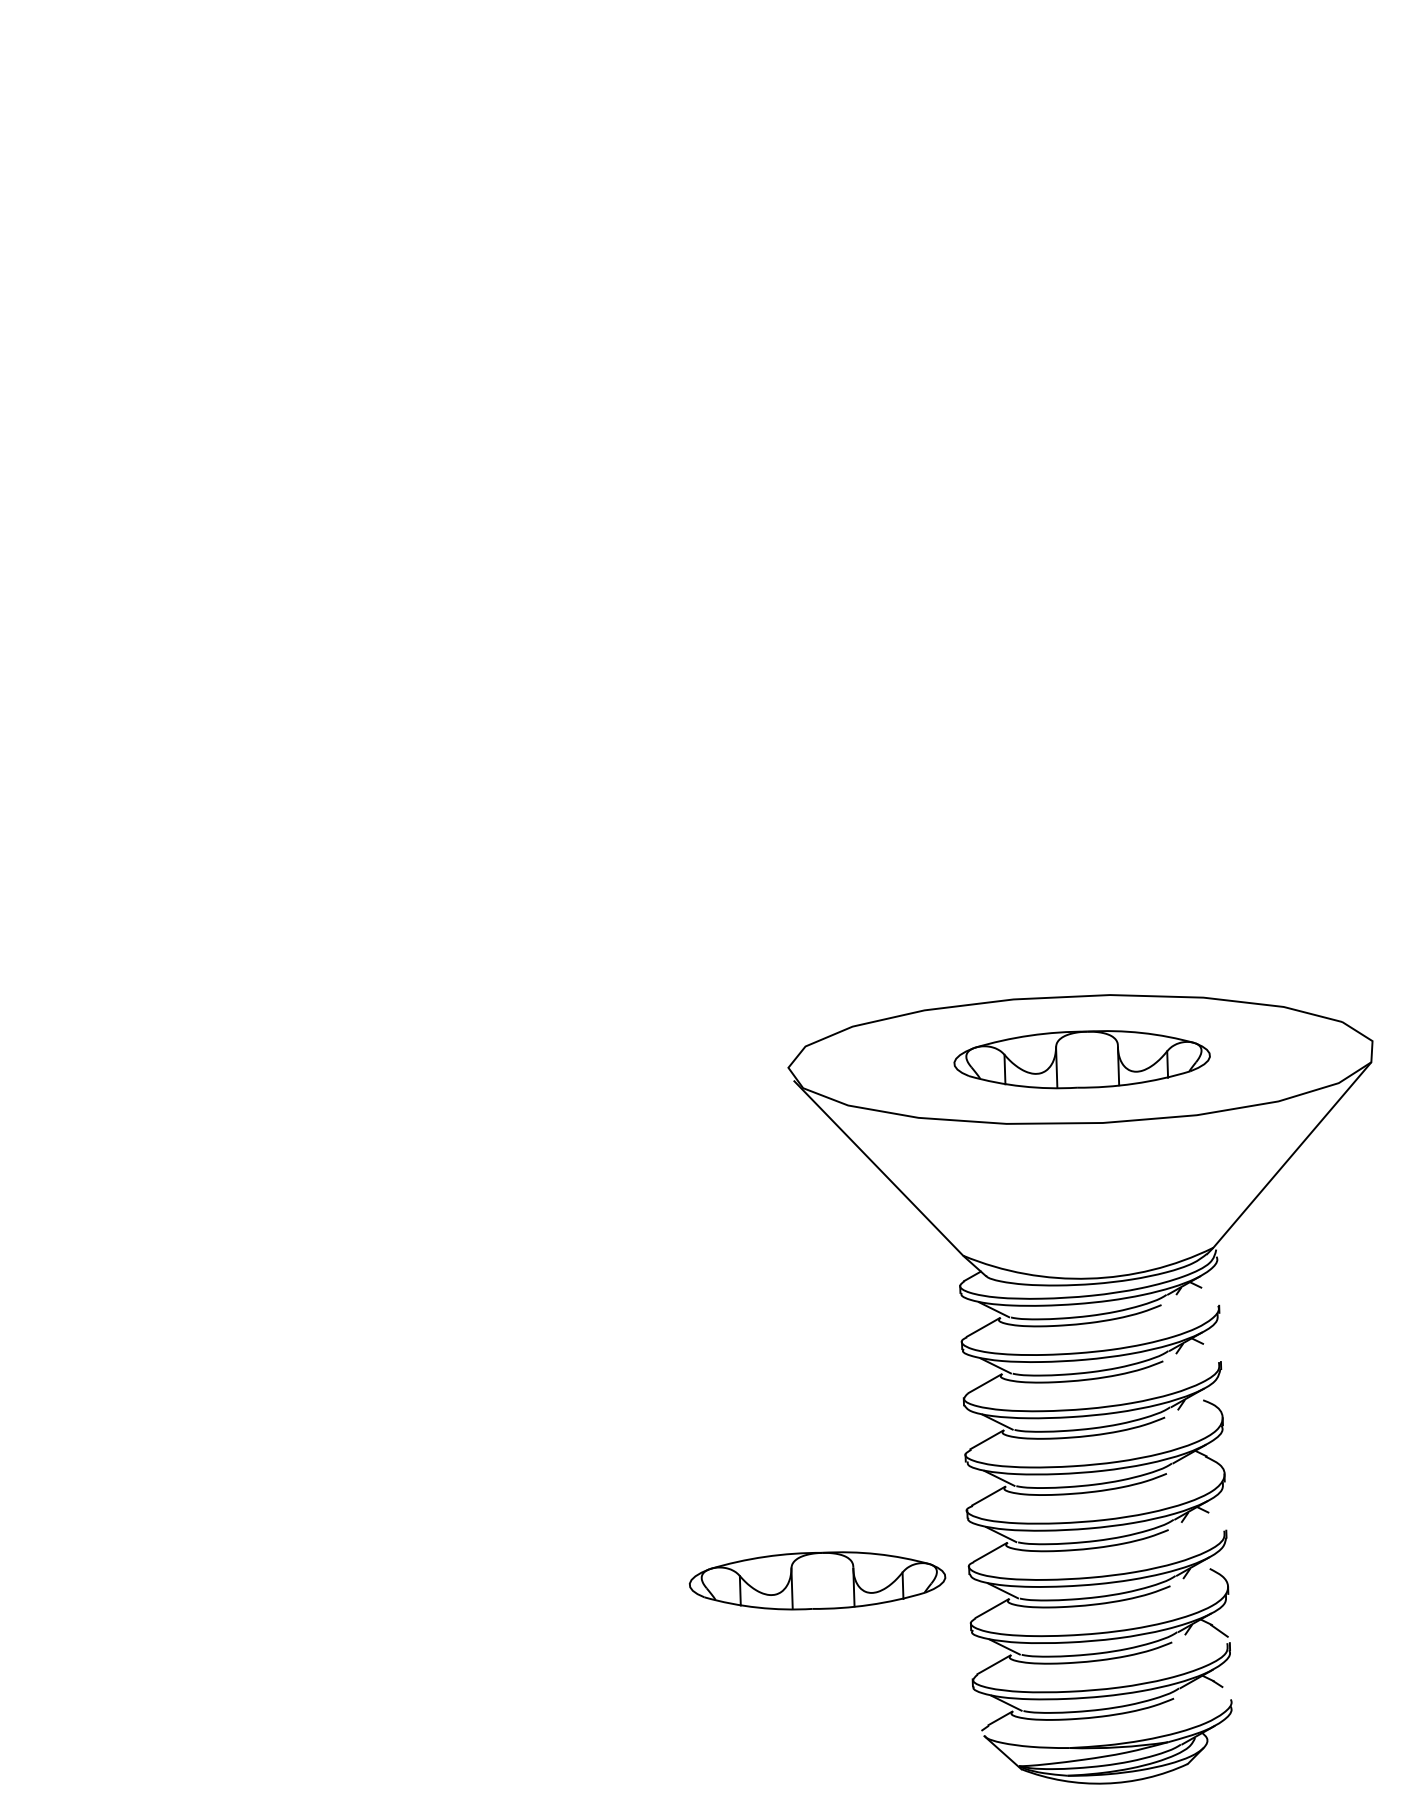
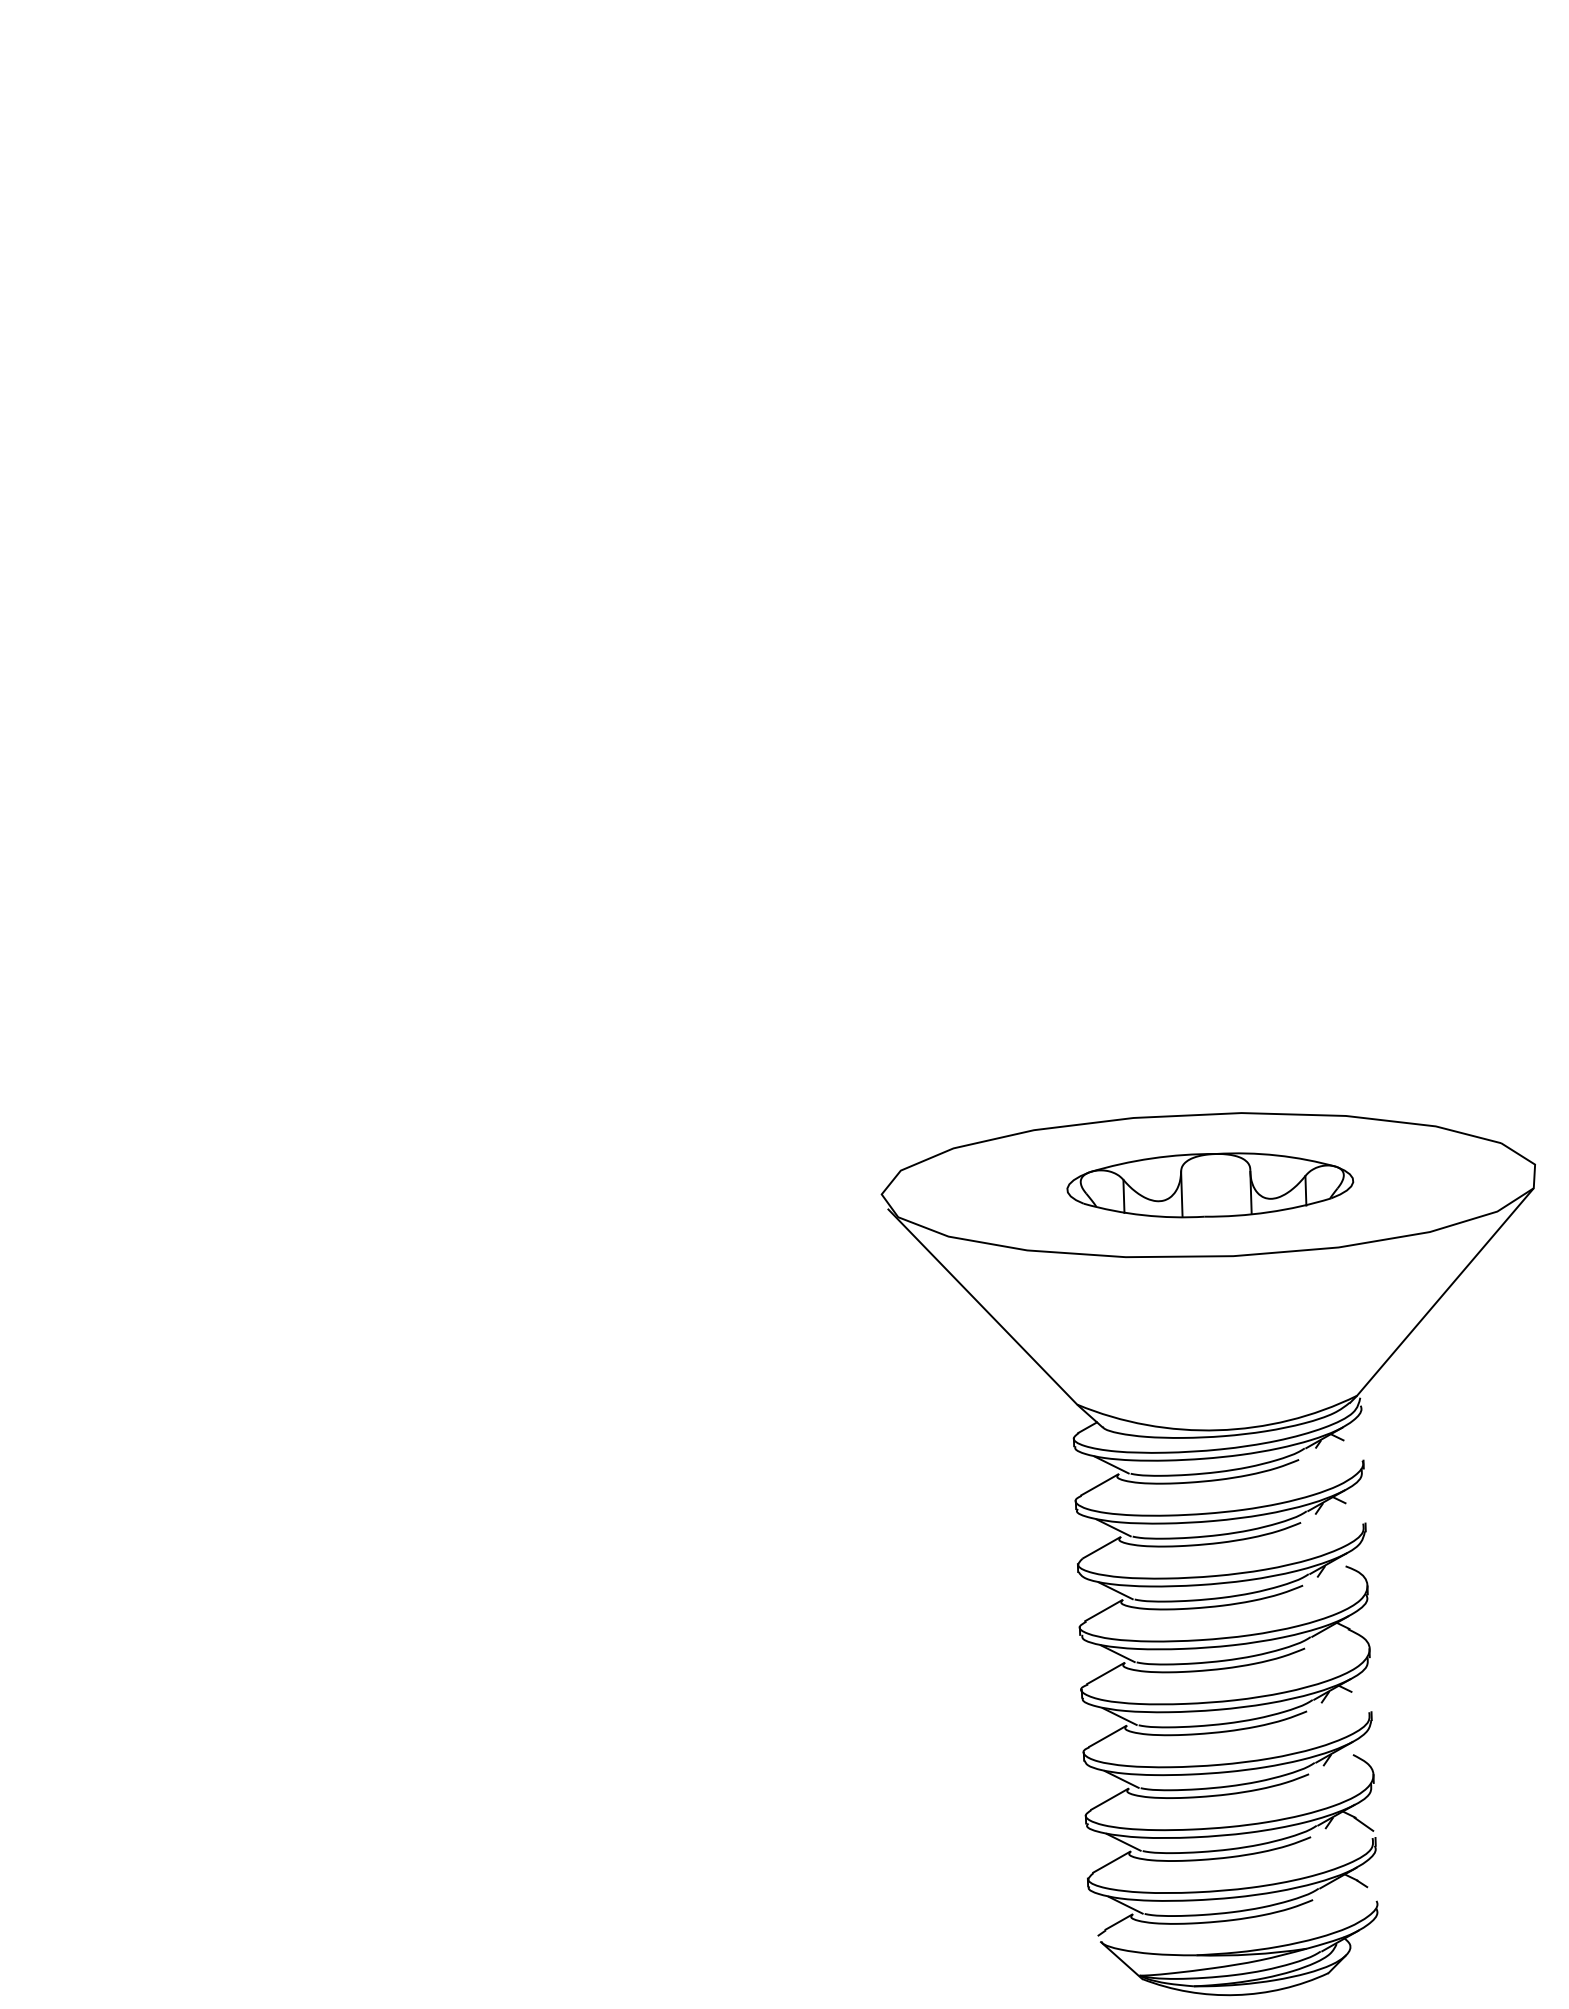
part: (817, 1581) -> (914, 1768), removed

